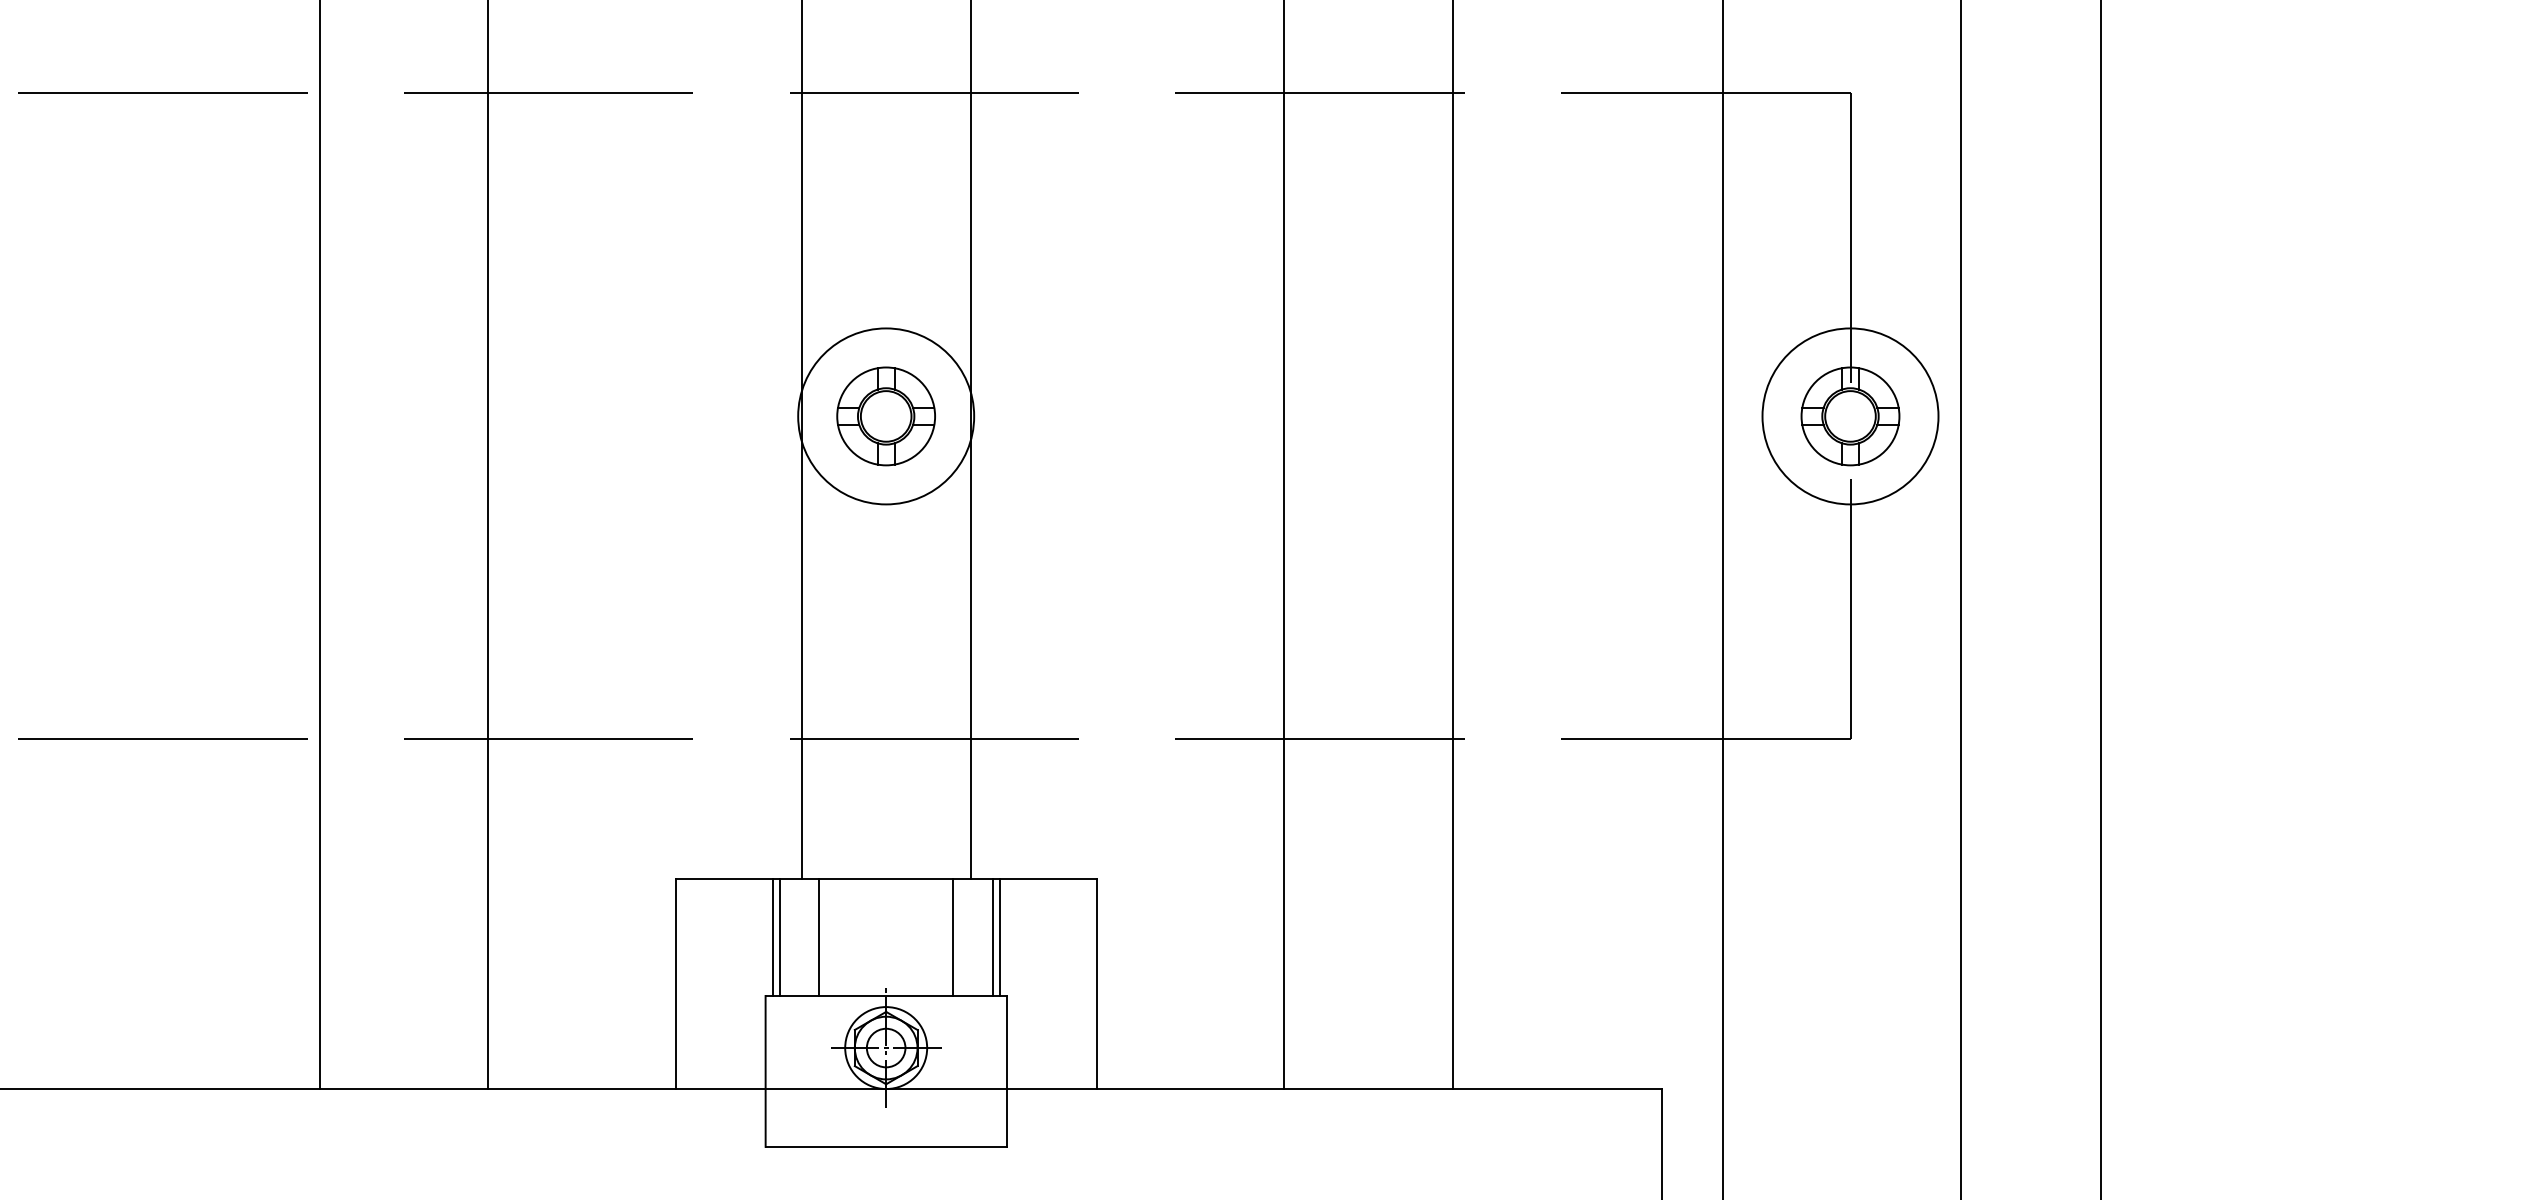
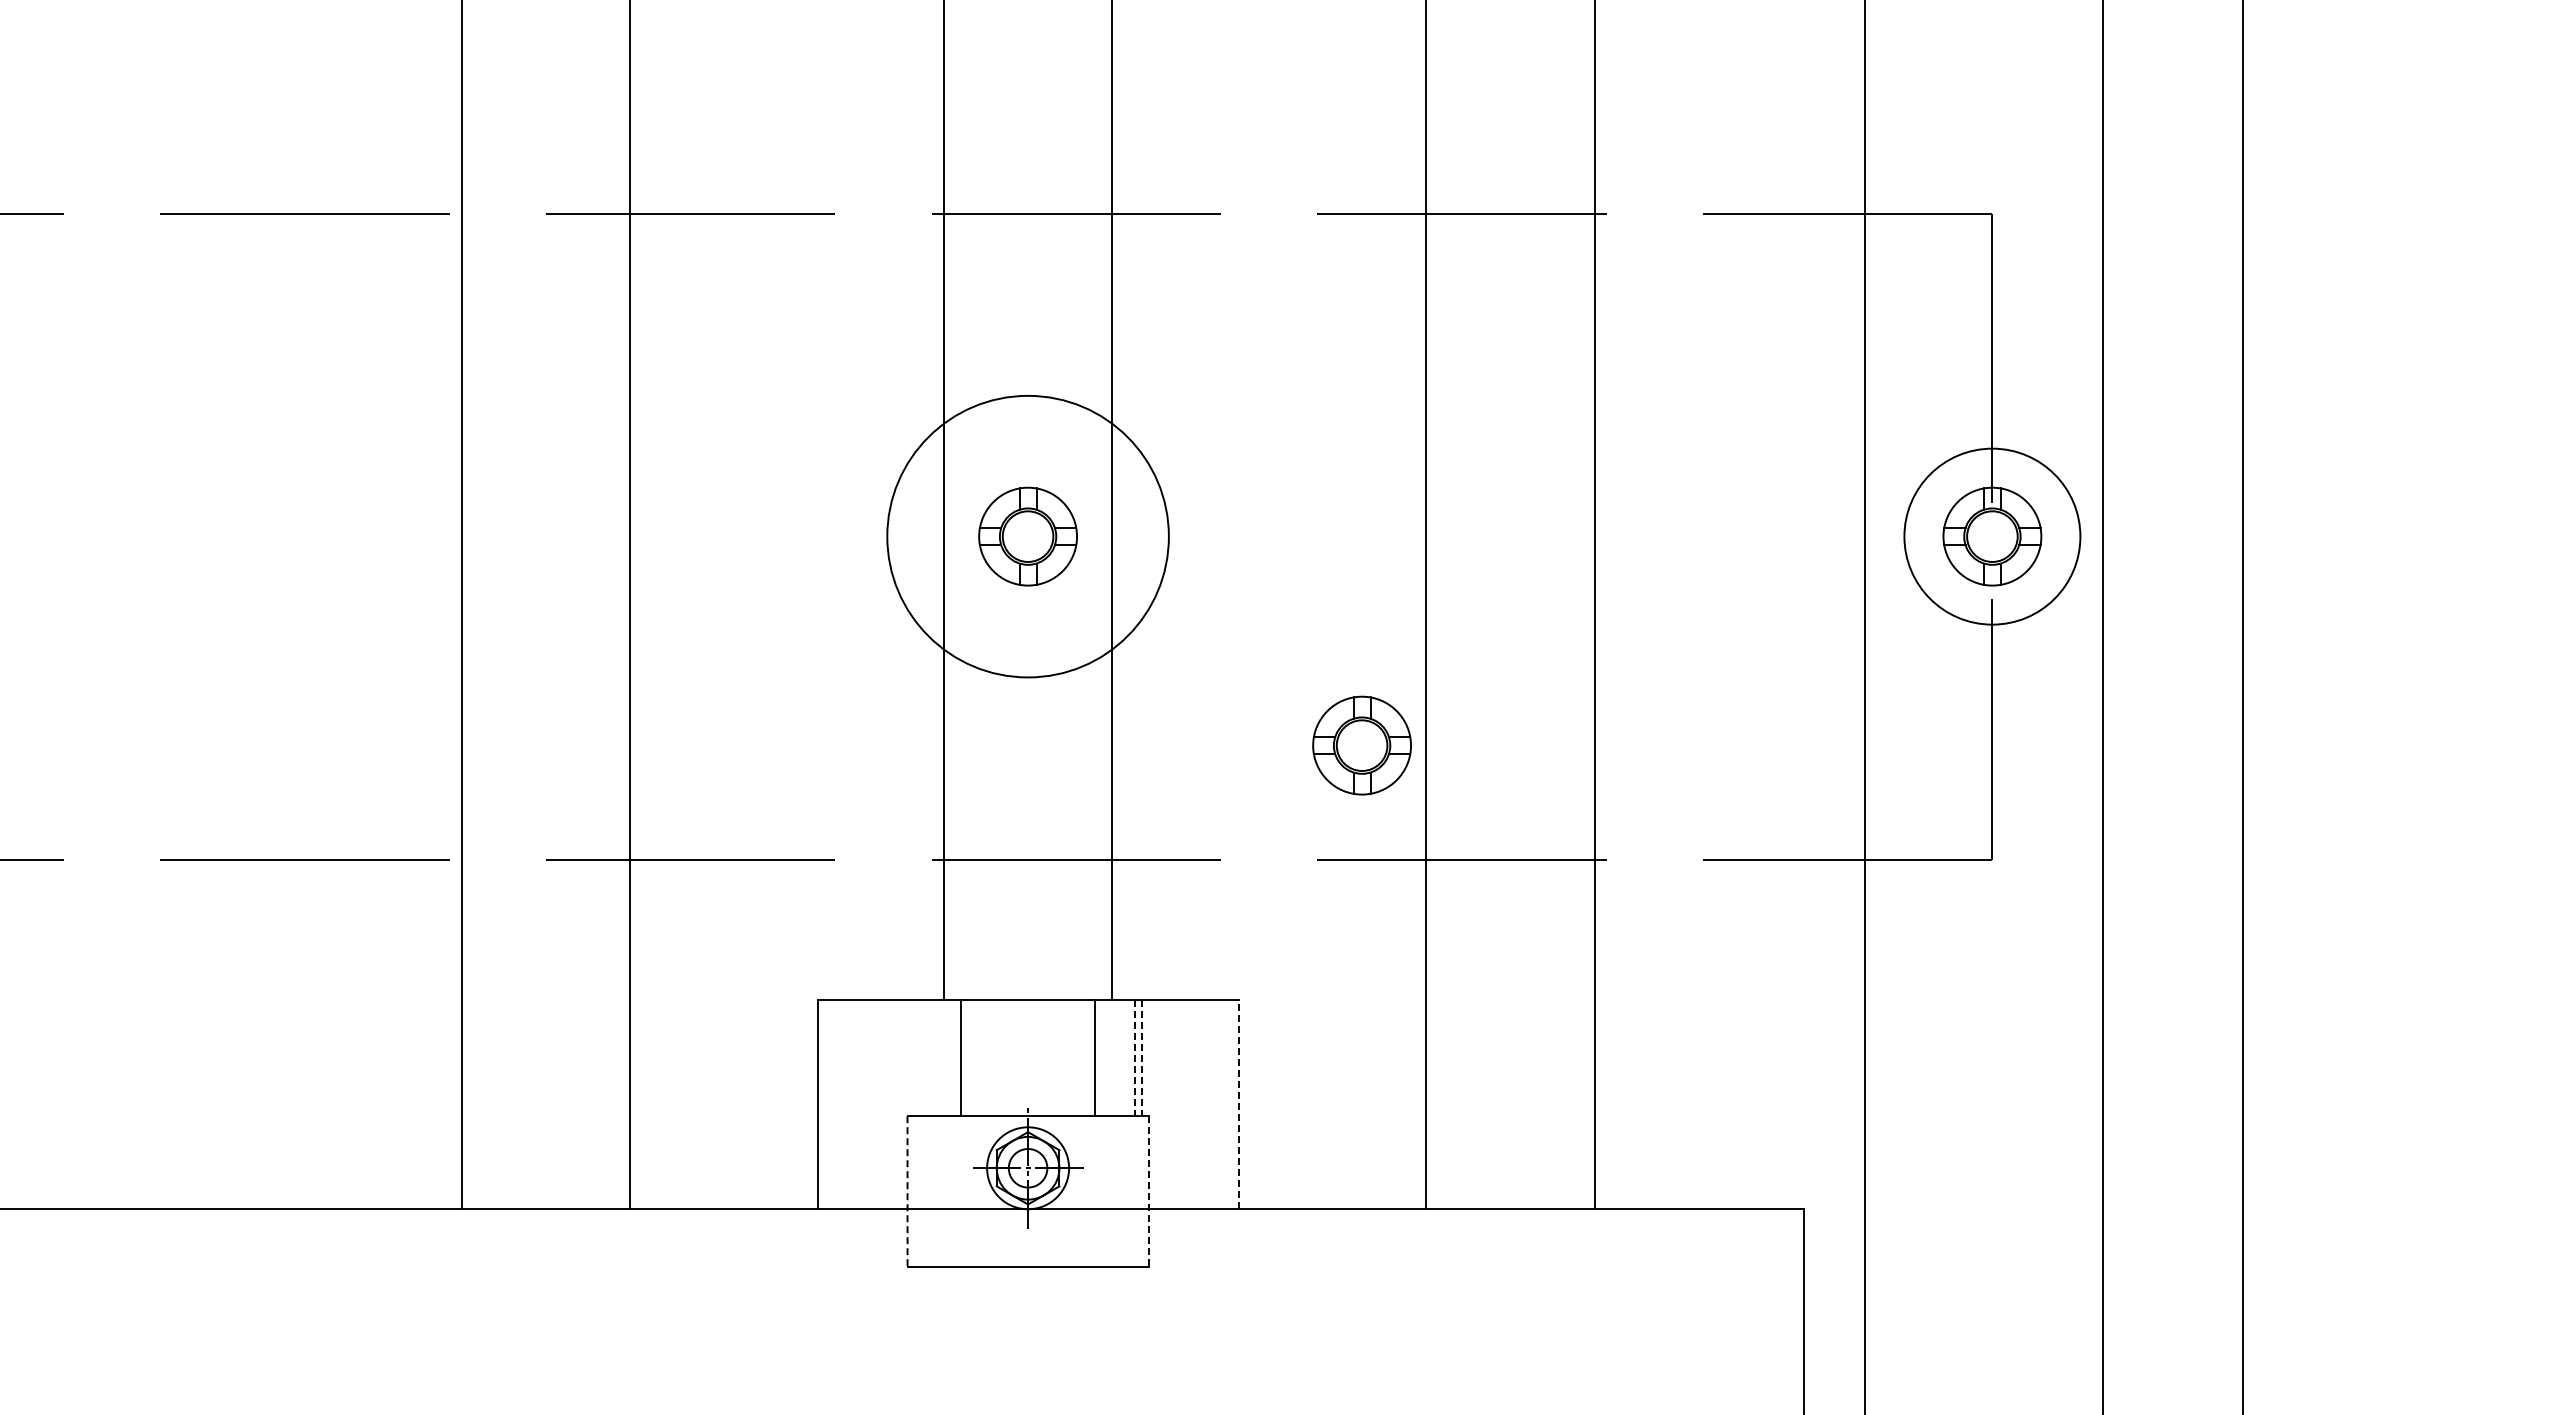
circle: (886, 416) -> (1028, 536), size x1.6
part: (1219, 625) -> (1361, 745), added
line: (772, 937) -> (914, 1057), removed
line: (779, 937) -> (921, 1057), removed
line: (992, 938) -> (1134, 1058), solid -> dashed
line: (999, 938) -> (1141, 1058), solid -> dashed
line: (1096, 984) -> (1238, 1104), solid -> dashed
line: (765, 1072) -> (907, 1192), solid -> dashed
line: (1006, 1072) -> (1148, 1192), solid -> dashed

